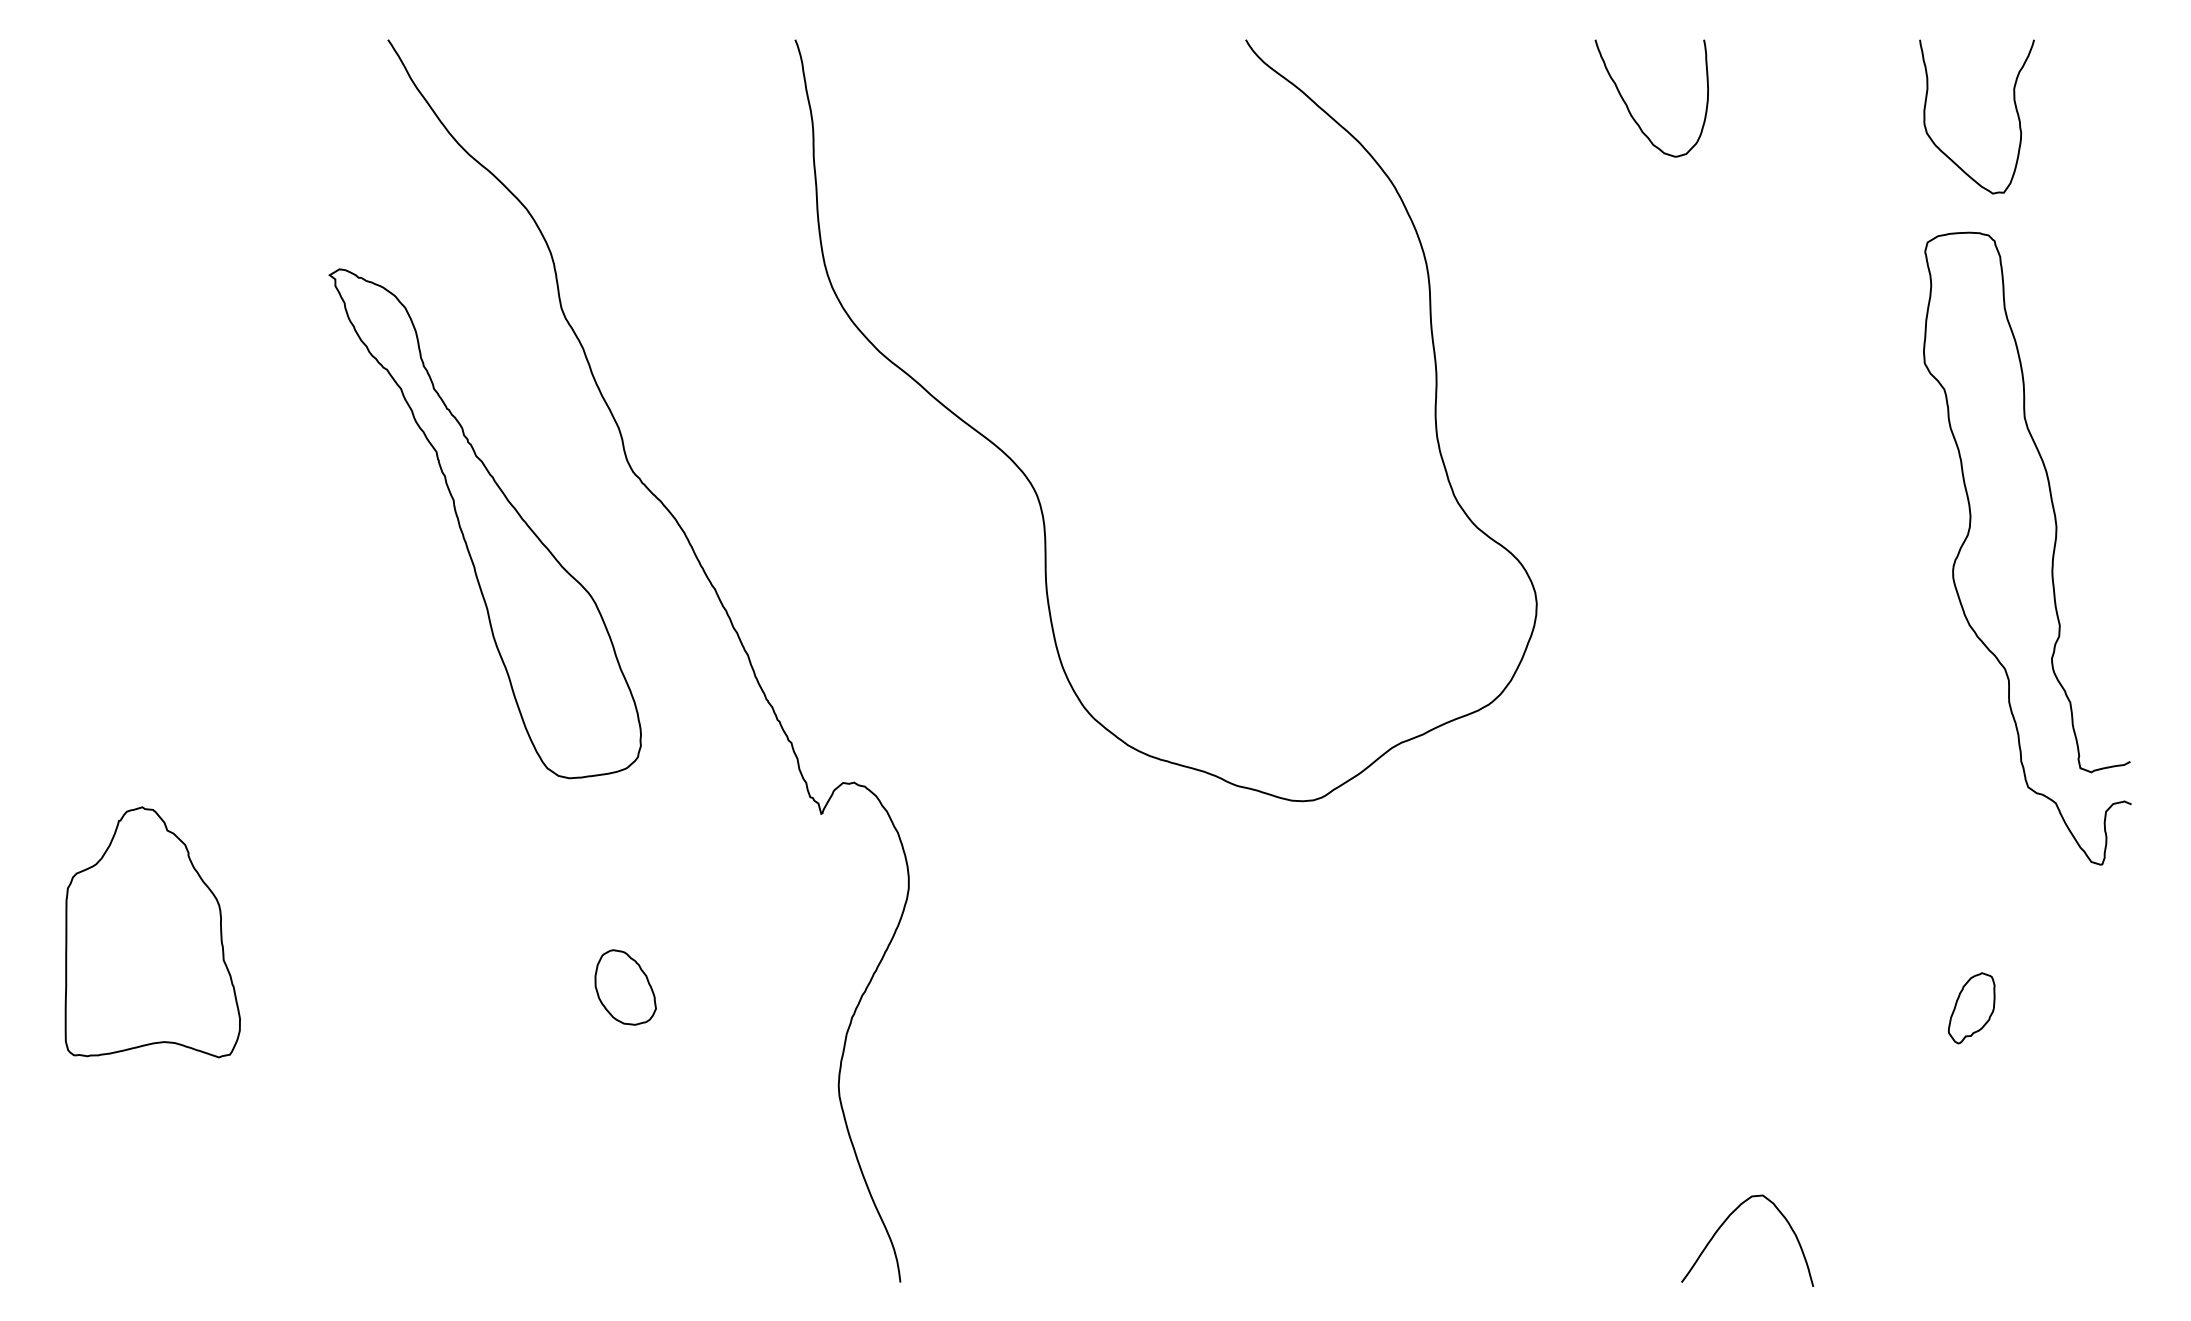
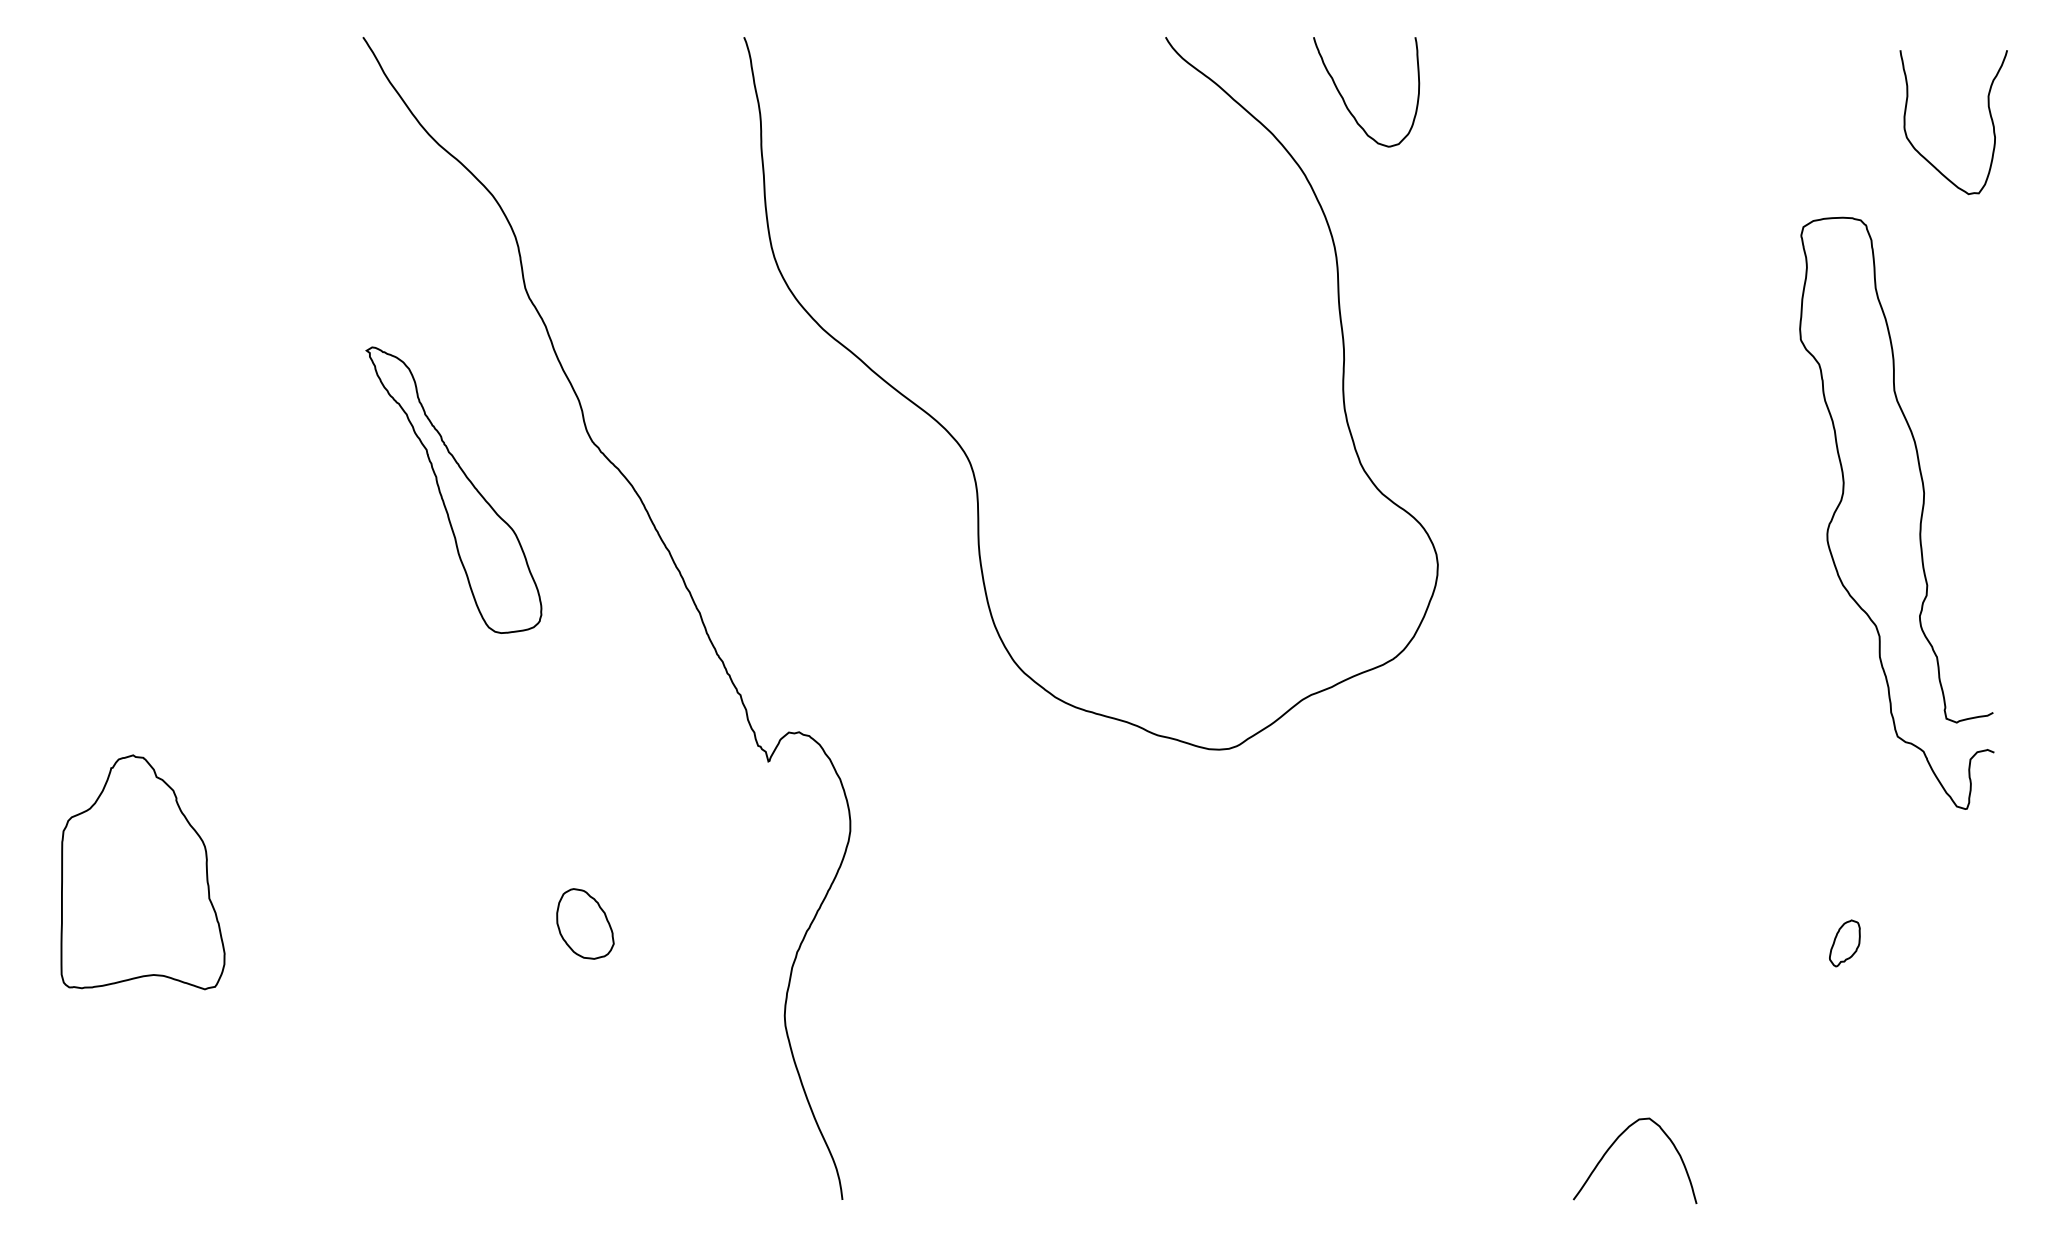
curve: (1629, 108) -> (1345, 101), moved
curve: (2015, 109) -> (1989, 115), moved
part: (484, 524) -> (453, 490), size x0.6
part: (1971, 1008) -> (1844, 943), size x0.7

